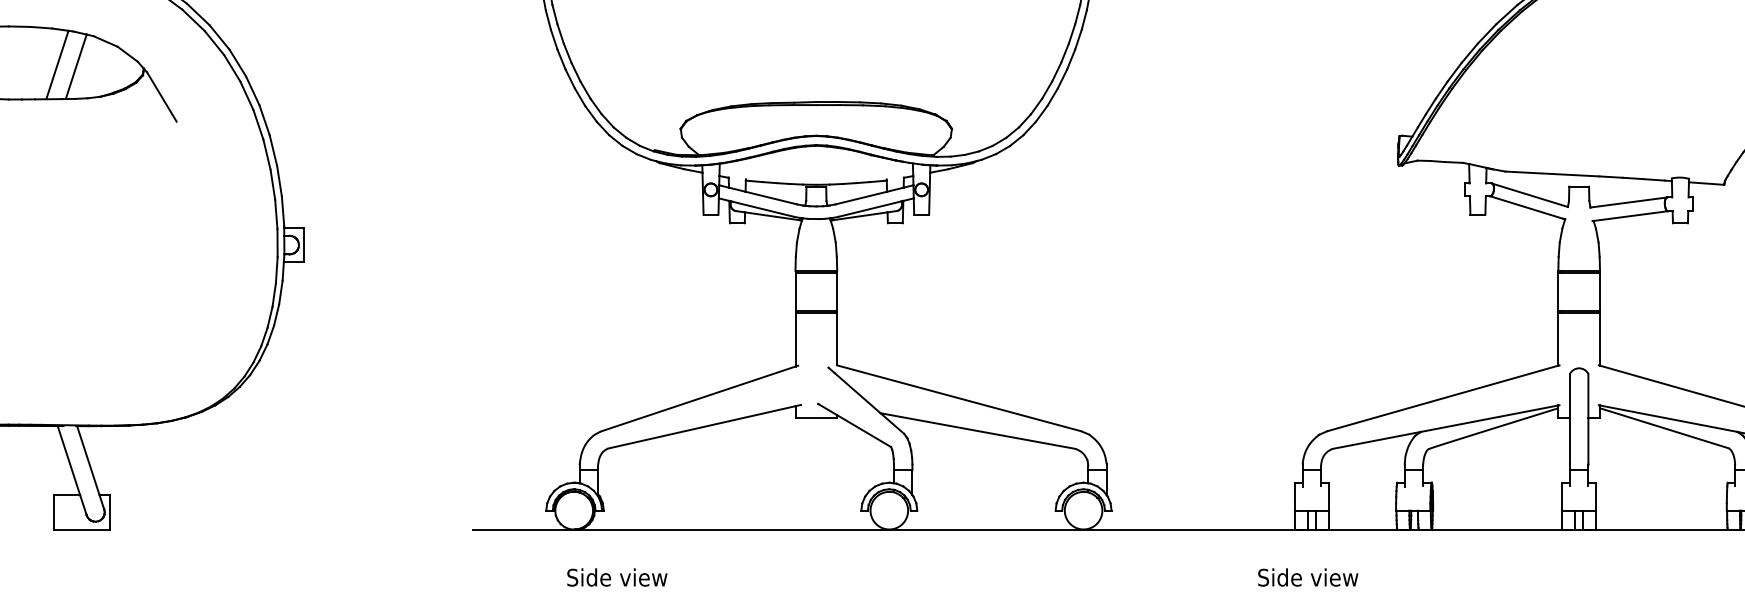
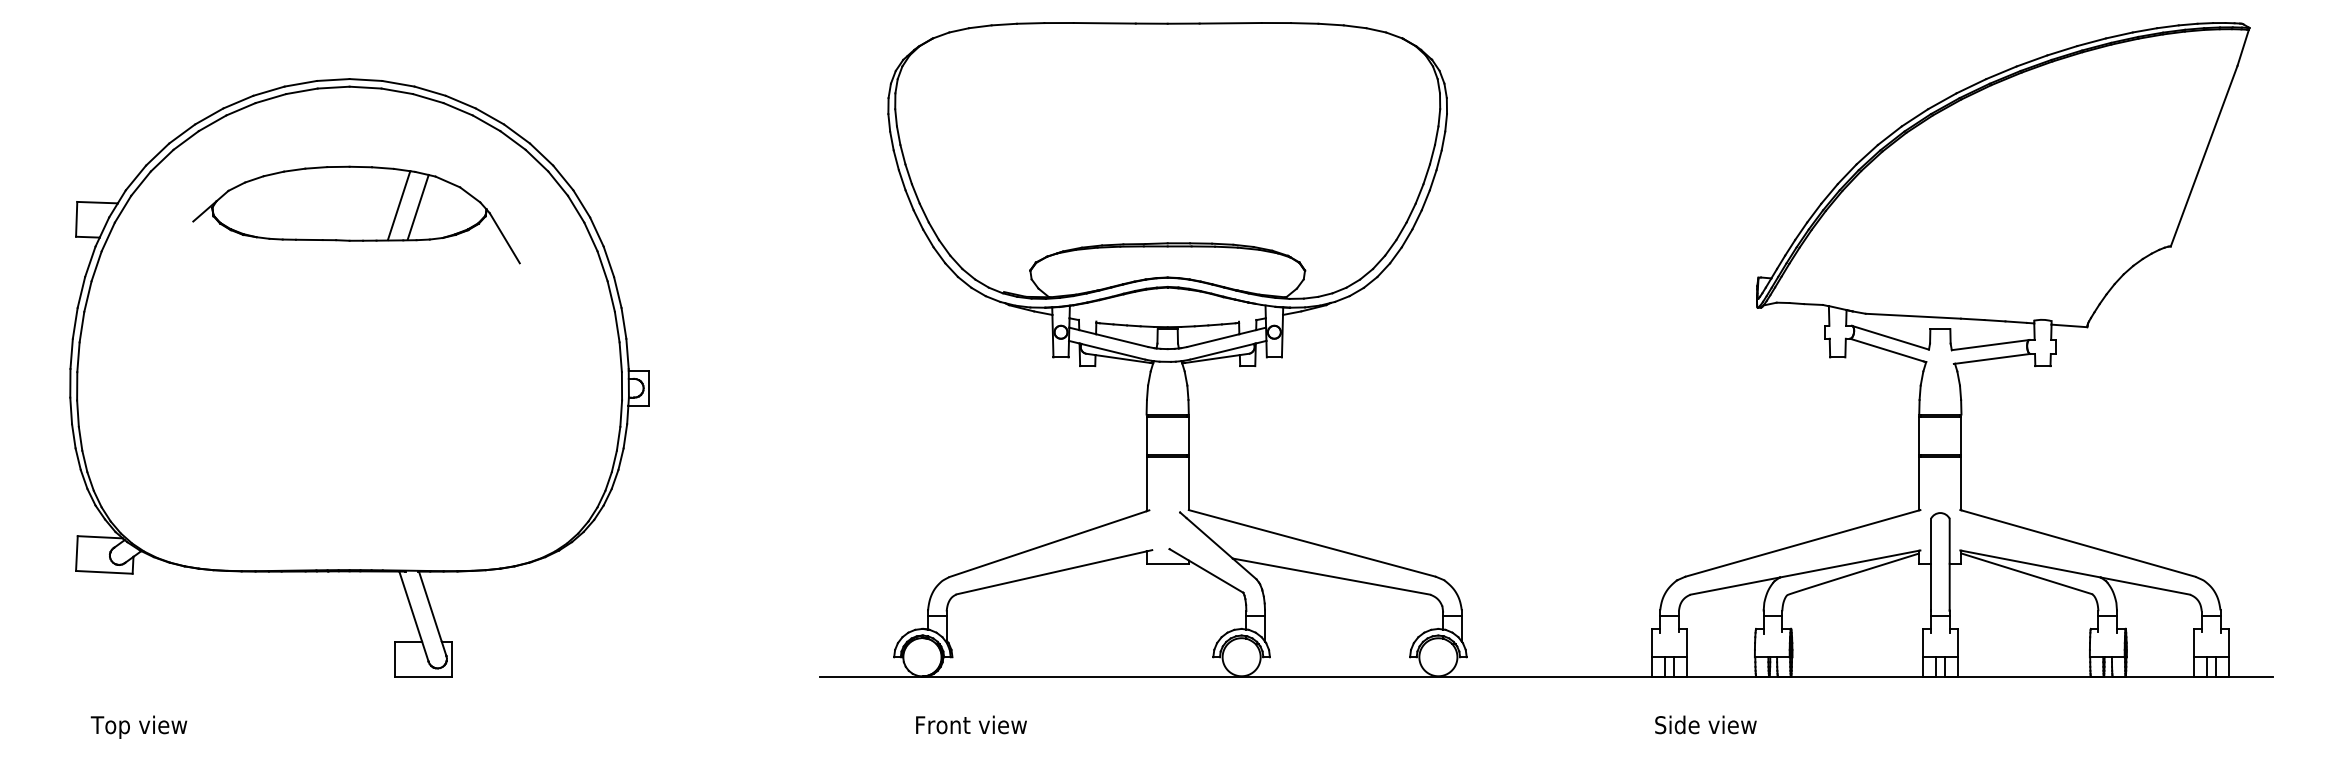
text: (621, 577) -> (970, 724), Side view -> Front view
text: (1307, 577) -> (1705, 724), moved

